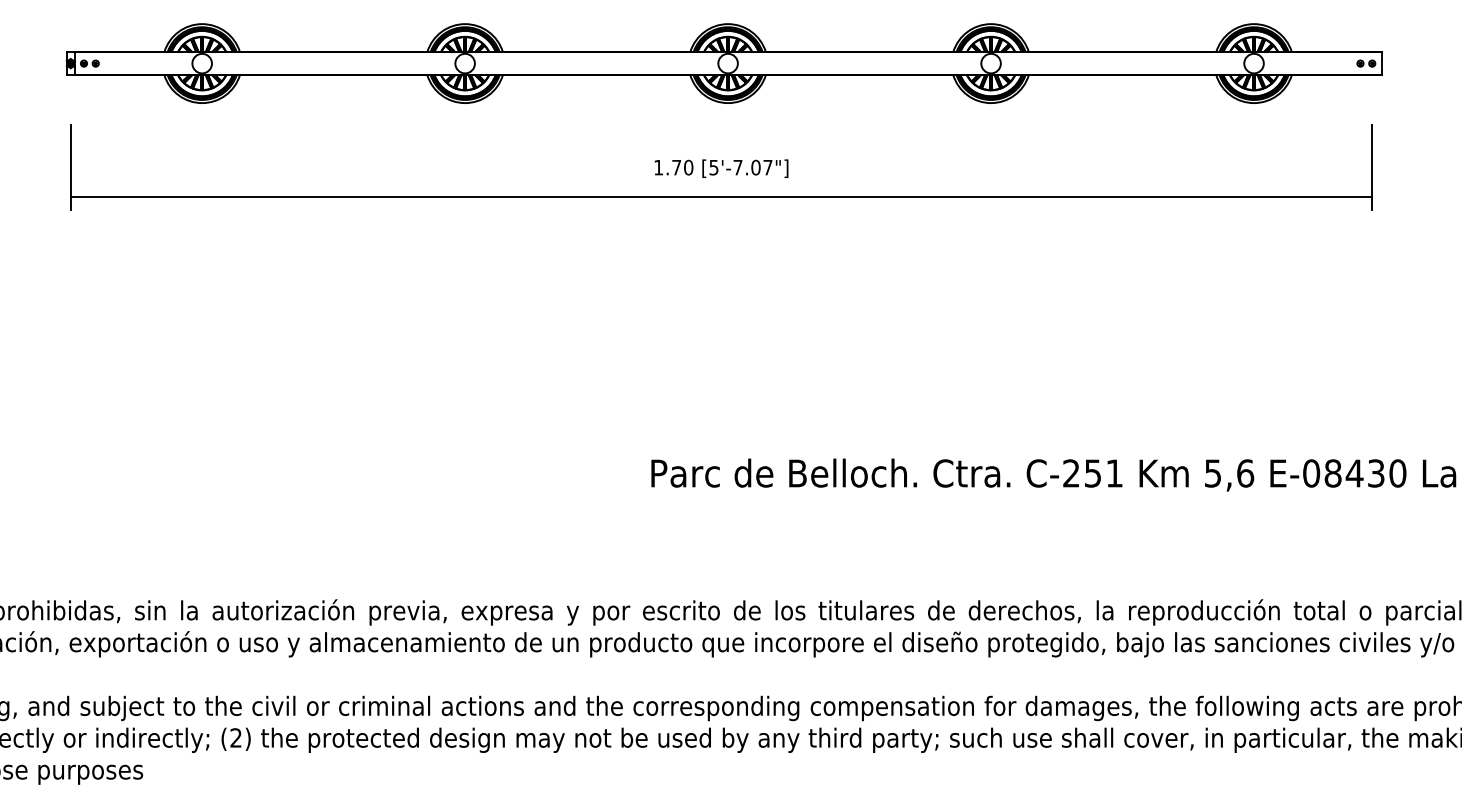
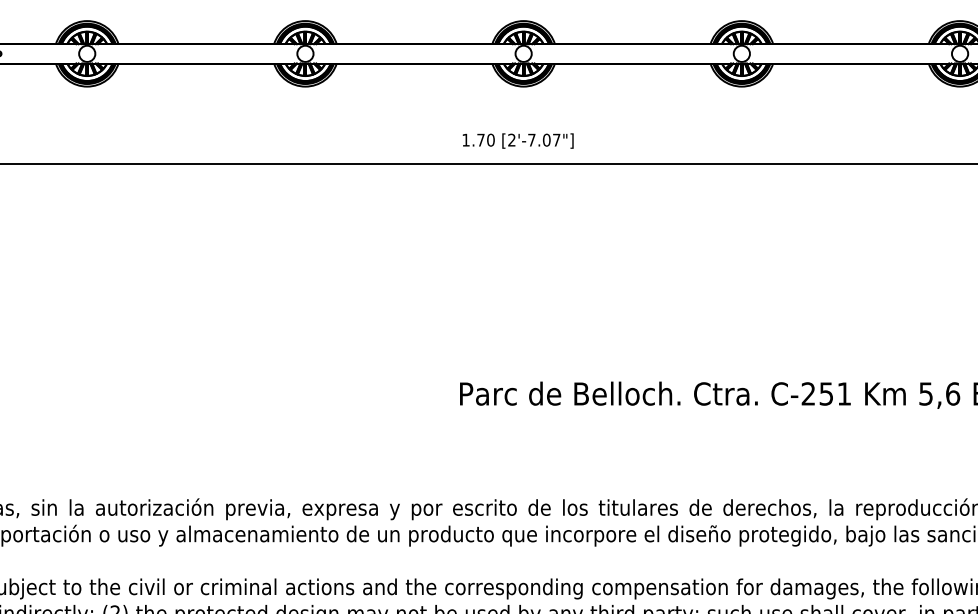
text: (713, 167) -> (511, 140), [5'-7.07"] -> [2'-7.07"]

